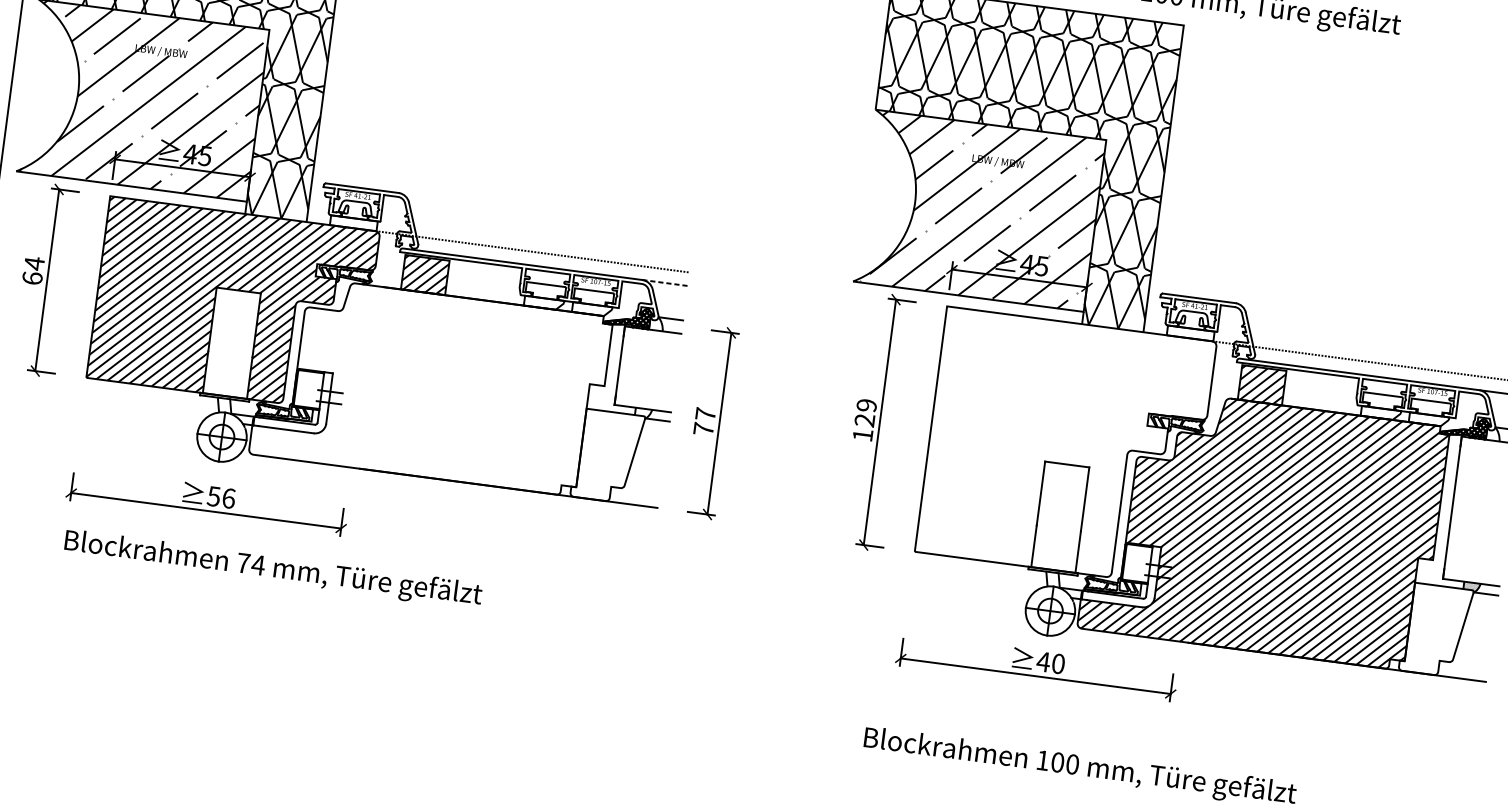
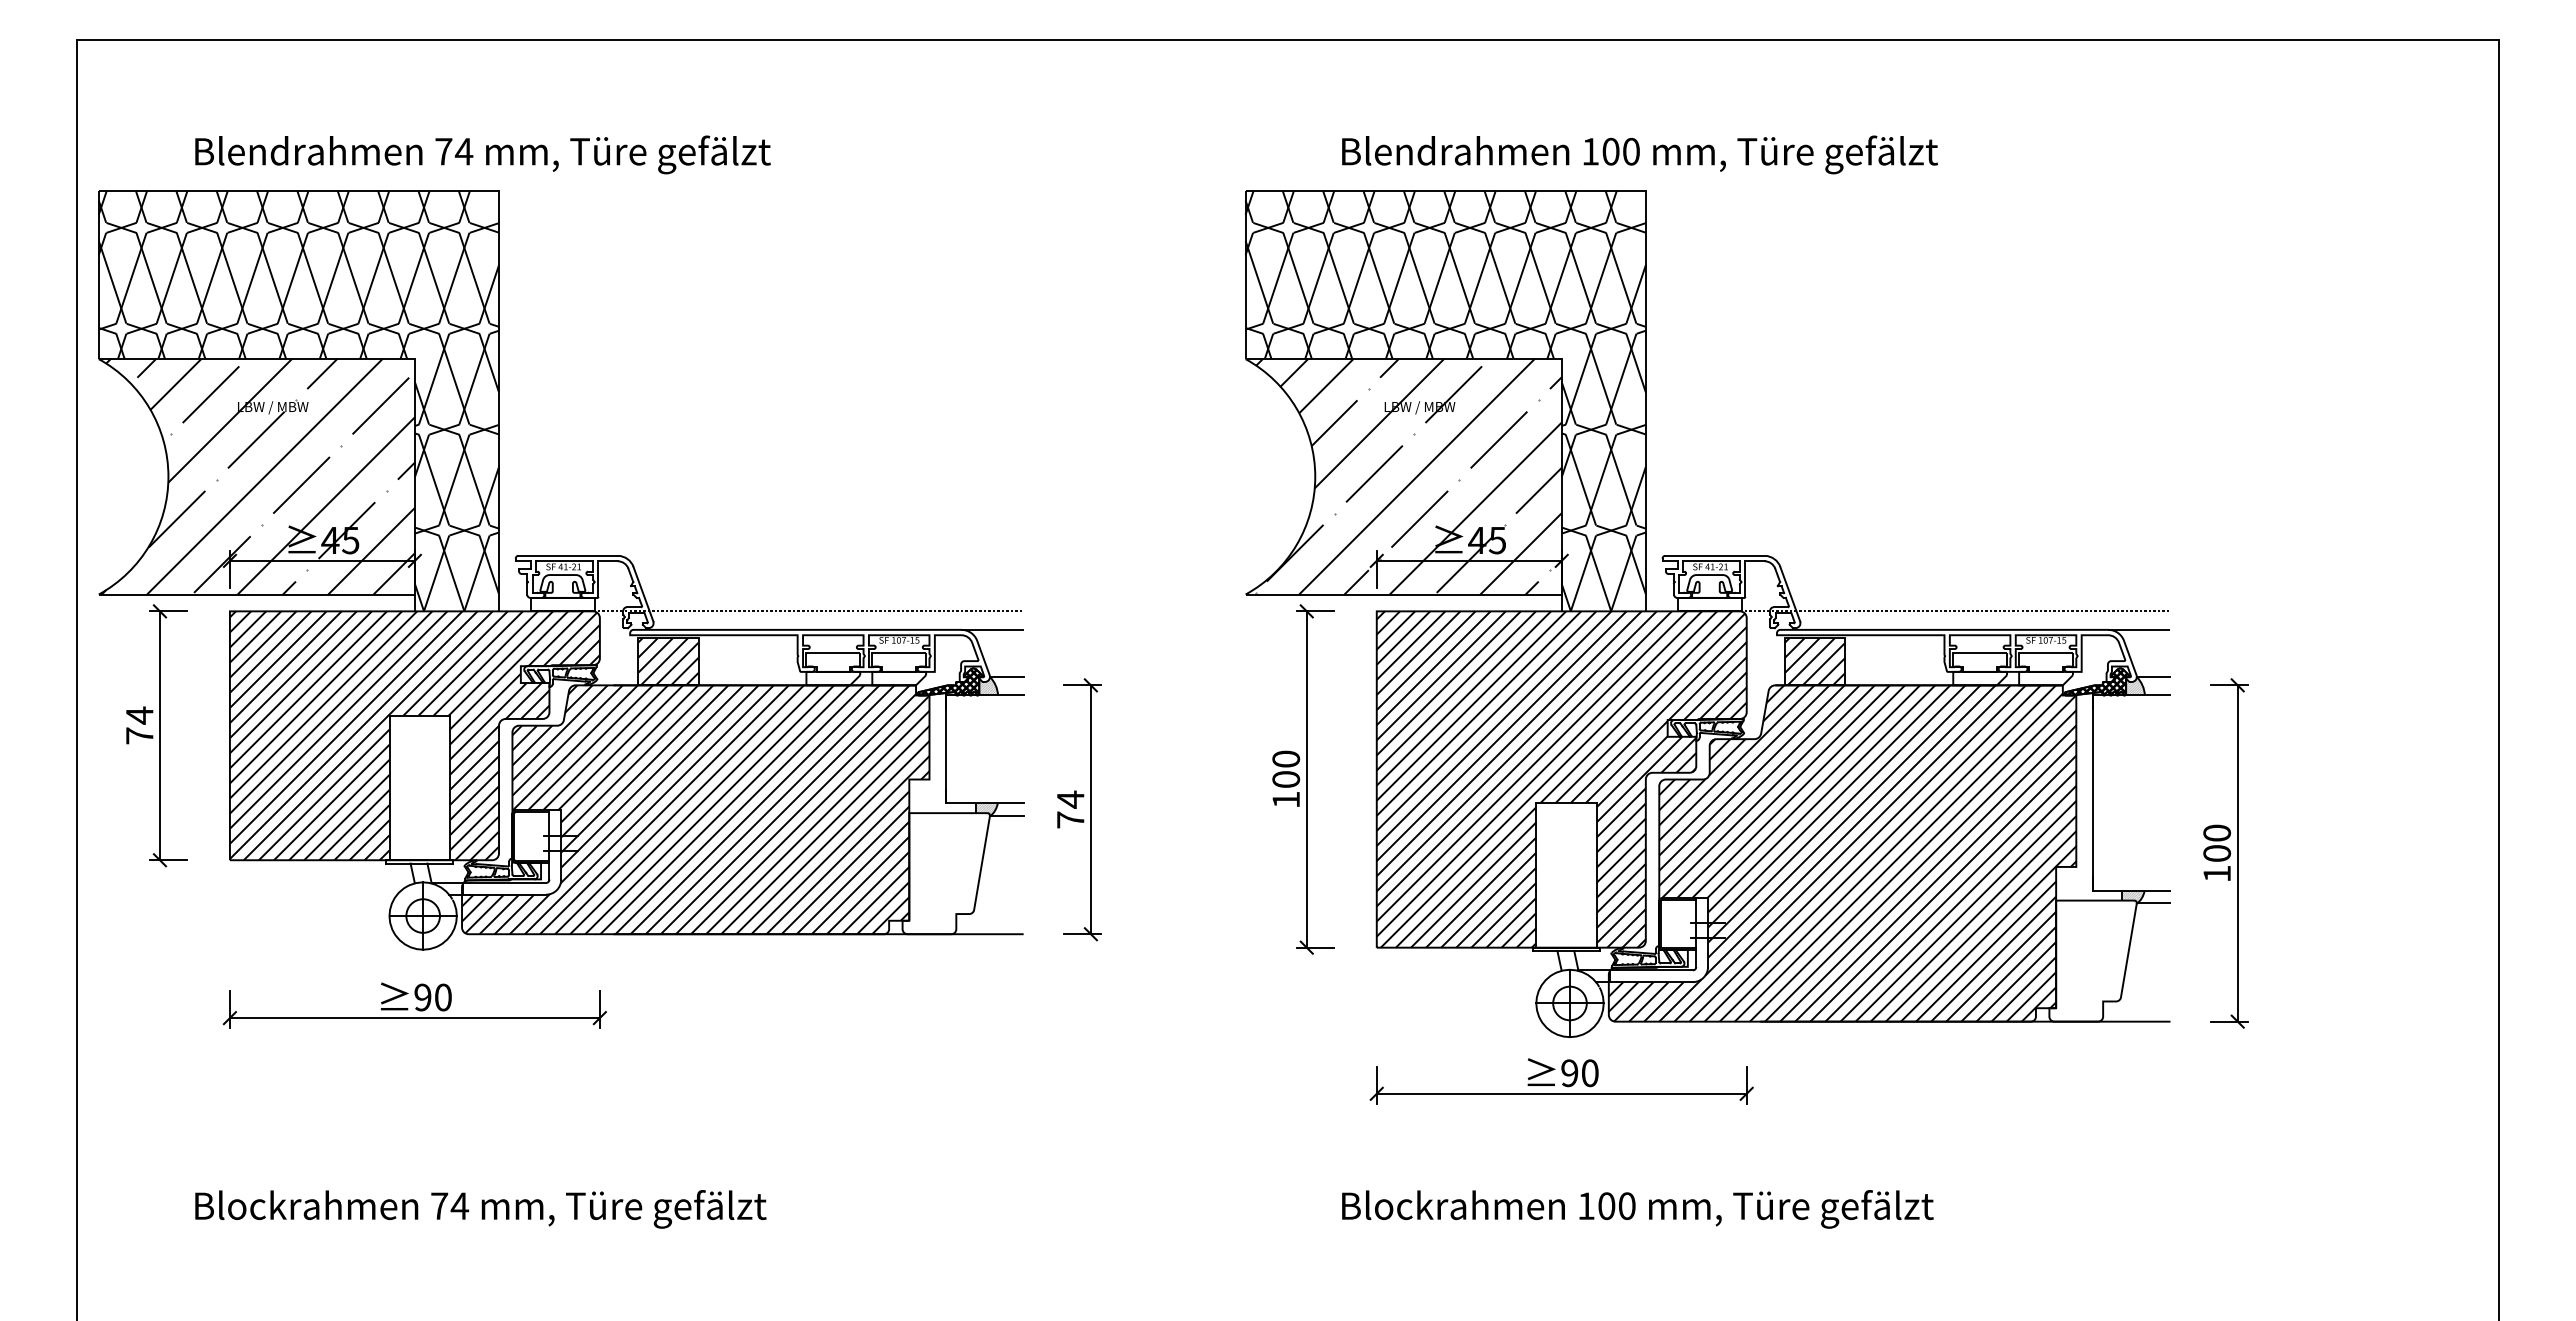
text: (32, 278) -> (139, 735), 64 -> 74
line: (665, 282) -> (993, 629), dashed -> solid
hatch: (656, 323) -> (988, 686), added
hatch: (430, 385) -> (695, 809), added
text: (866, 412) -> (1286, 768), 129 -> 100
hatch: (642, 413) -> (985, 809), added
text: (705, 414) -> (1070, 799), 77 -> 74
hatch: (1493, 434) -> (2135, 686), added
hatch: (1065, 446) -> (1561, 779), added
text: (220, 497) -> (432, 997), 56 -> 90
text: (273, 569) -> (480, 1209), moved
text: (1043, 662) -> (1569, 1073), 40 -> 90

